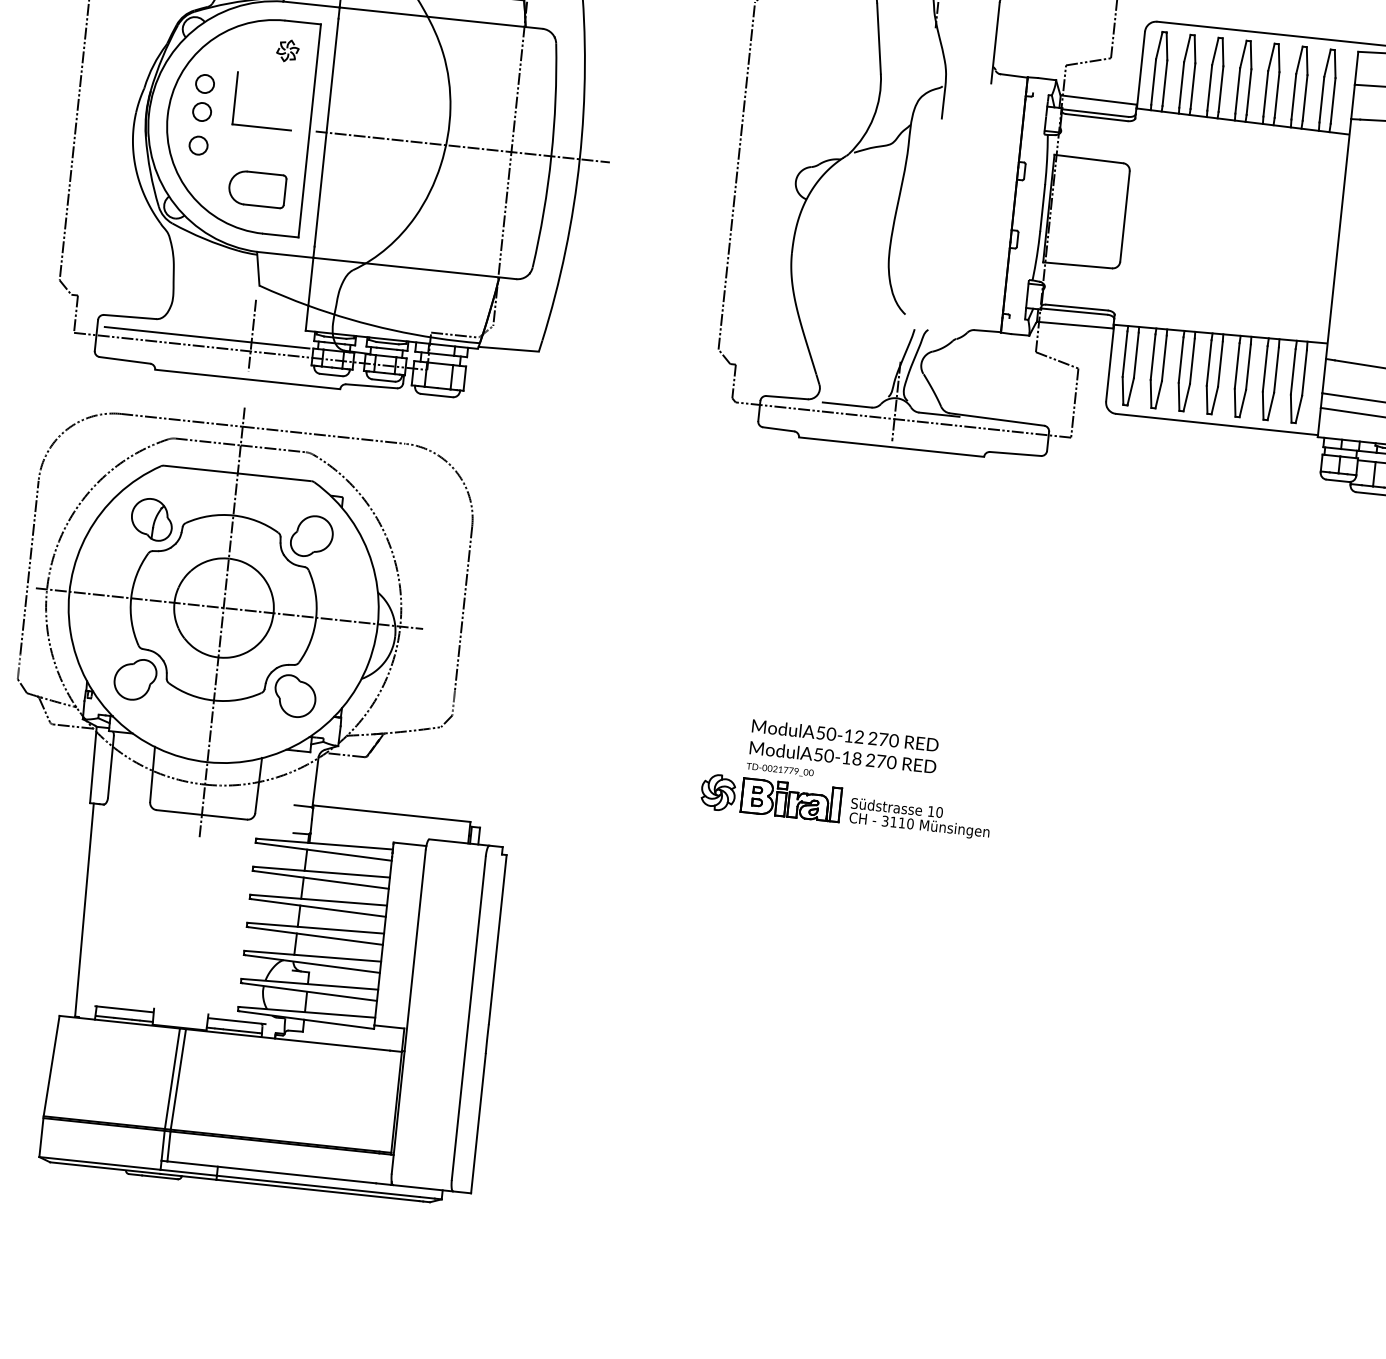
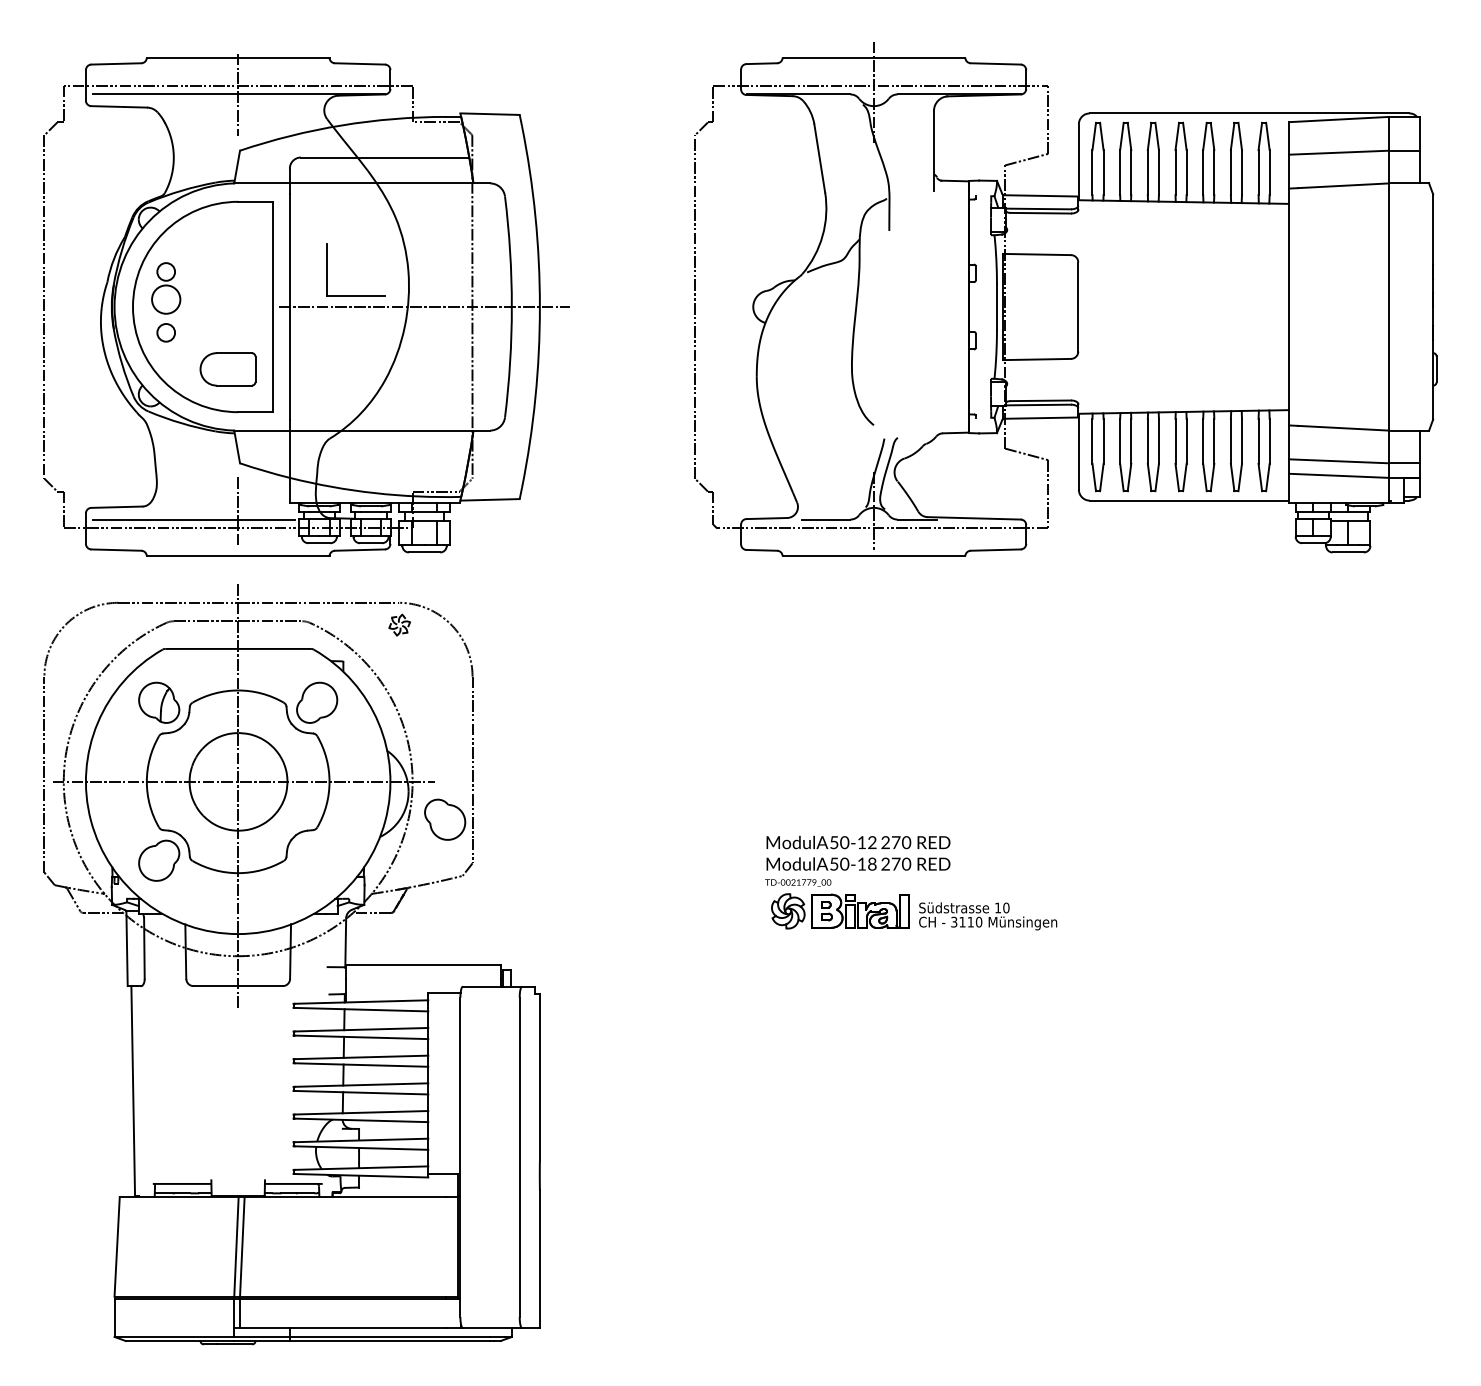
part: (287, 50) -> (399, 624), moved
circle: (202, 111) -> (166, 299), size x1.6
part: (261, 127) -> (355, 295), moved
part: (295, 696) -> (445, 819), moved
part: (846, 806) -> (914, 911), moved

